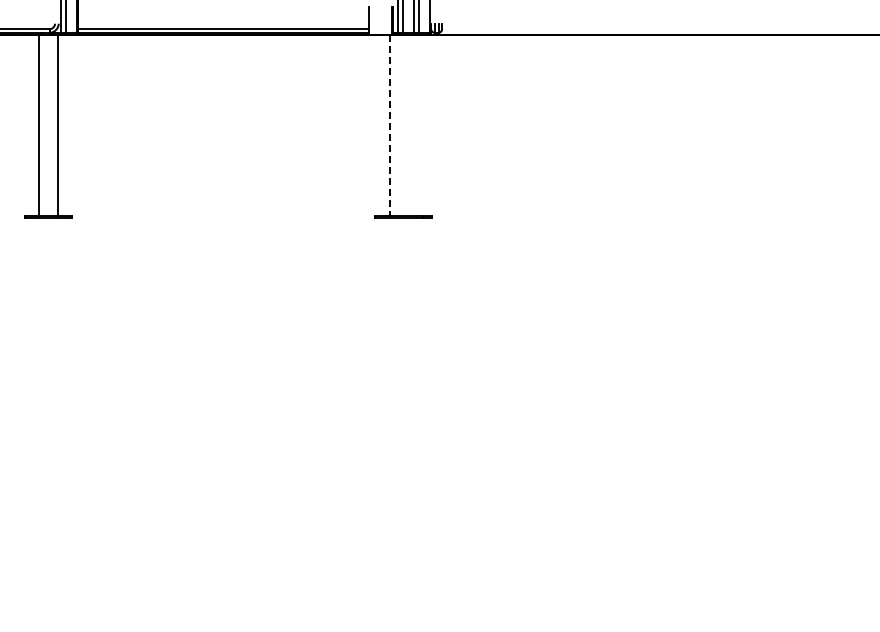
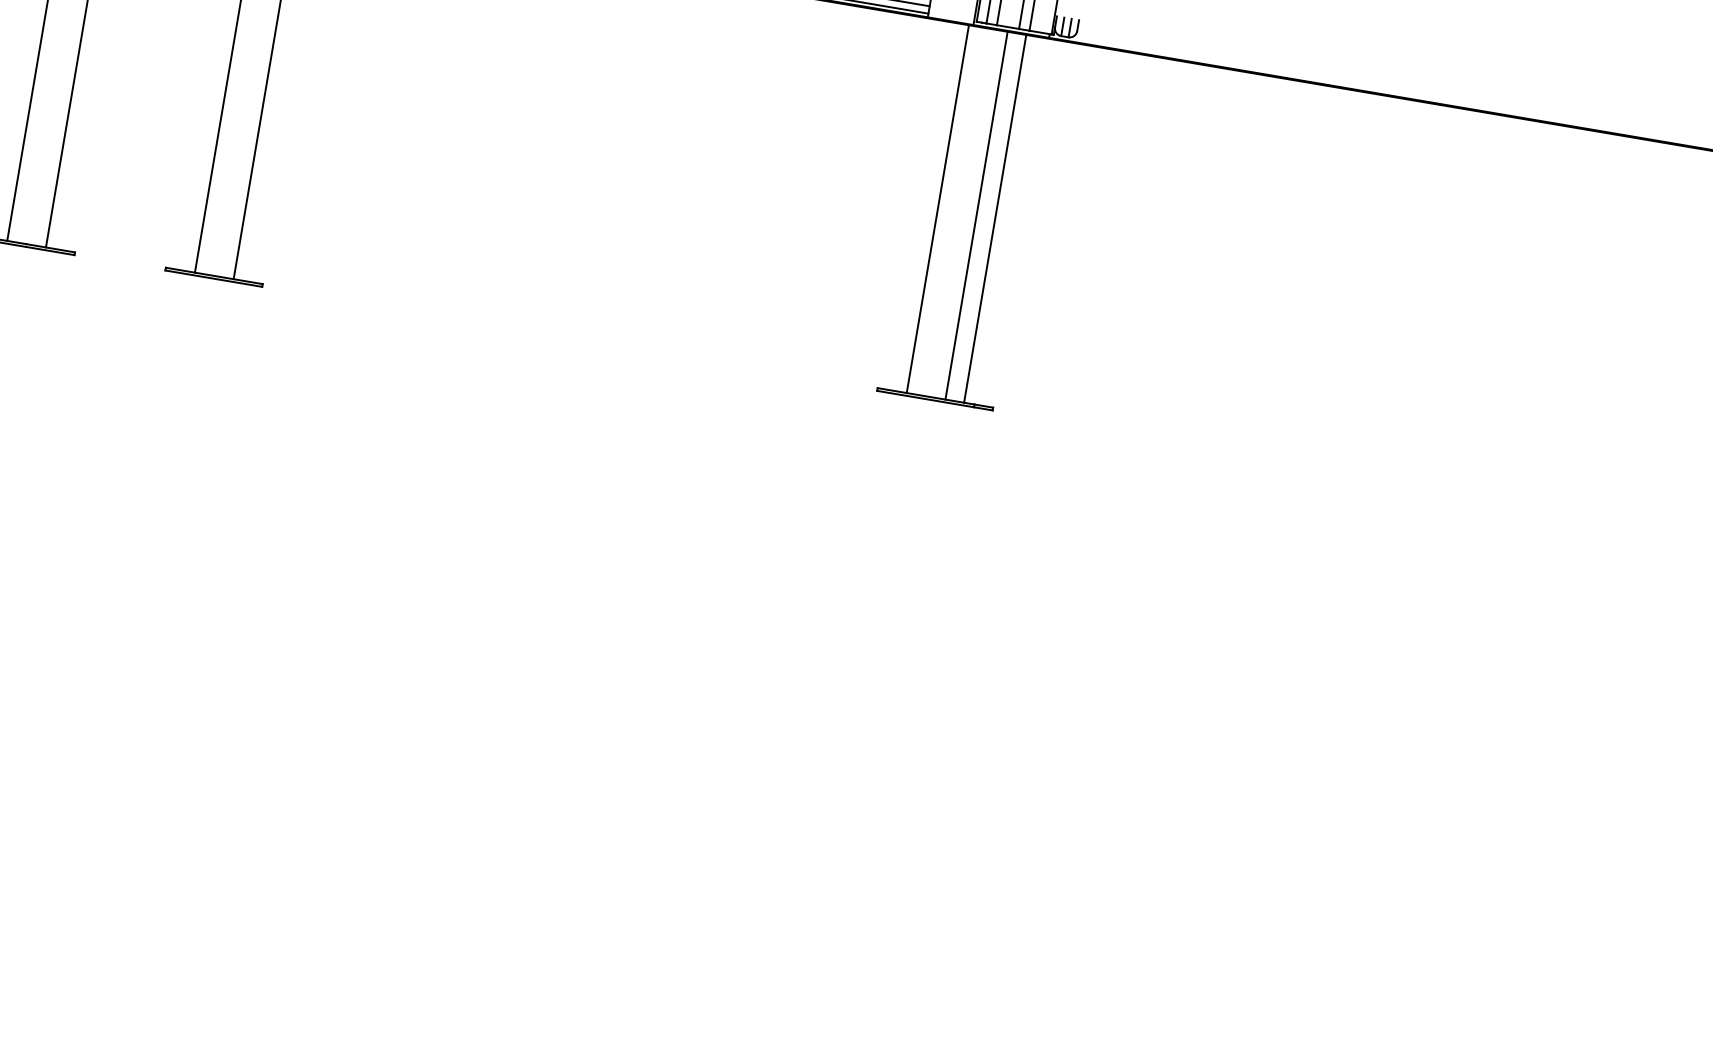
line: (389, 125) -> (937, 208), dashed -> solid
line: (408, 125) -> (975, 215), added
line: (418, 125) -> (996, 218), added

